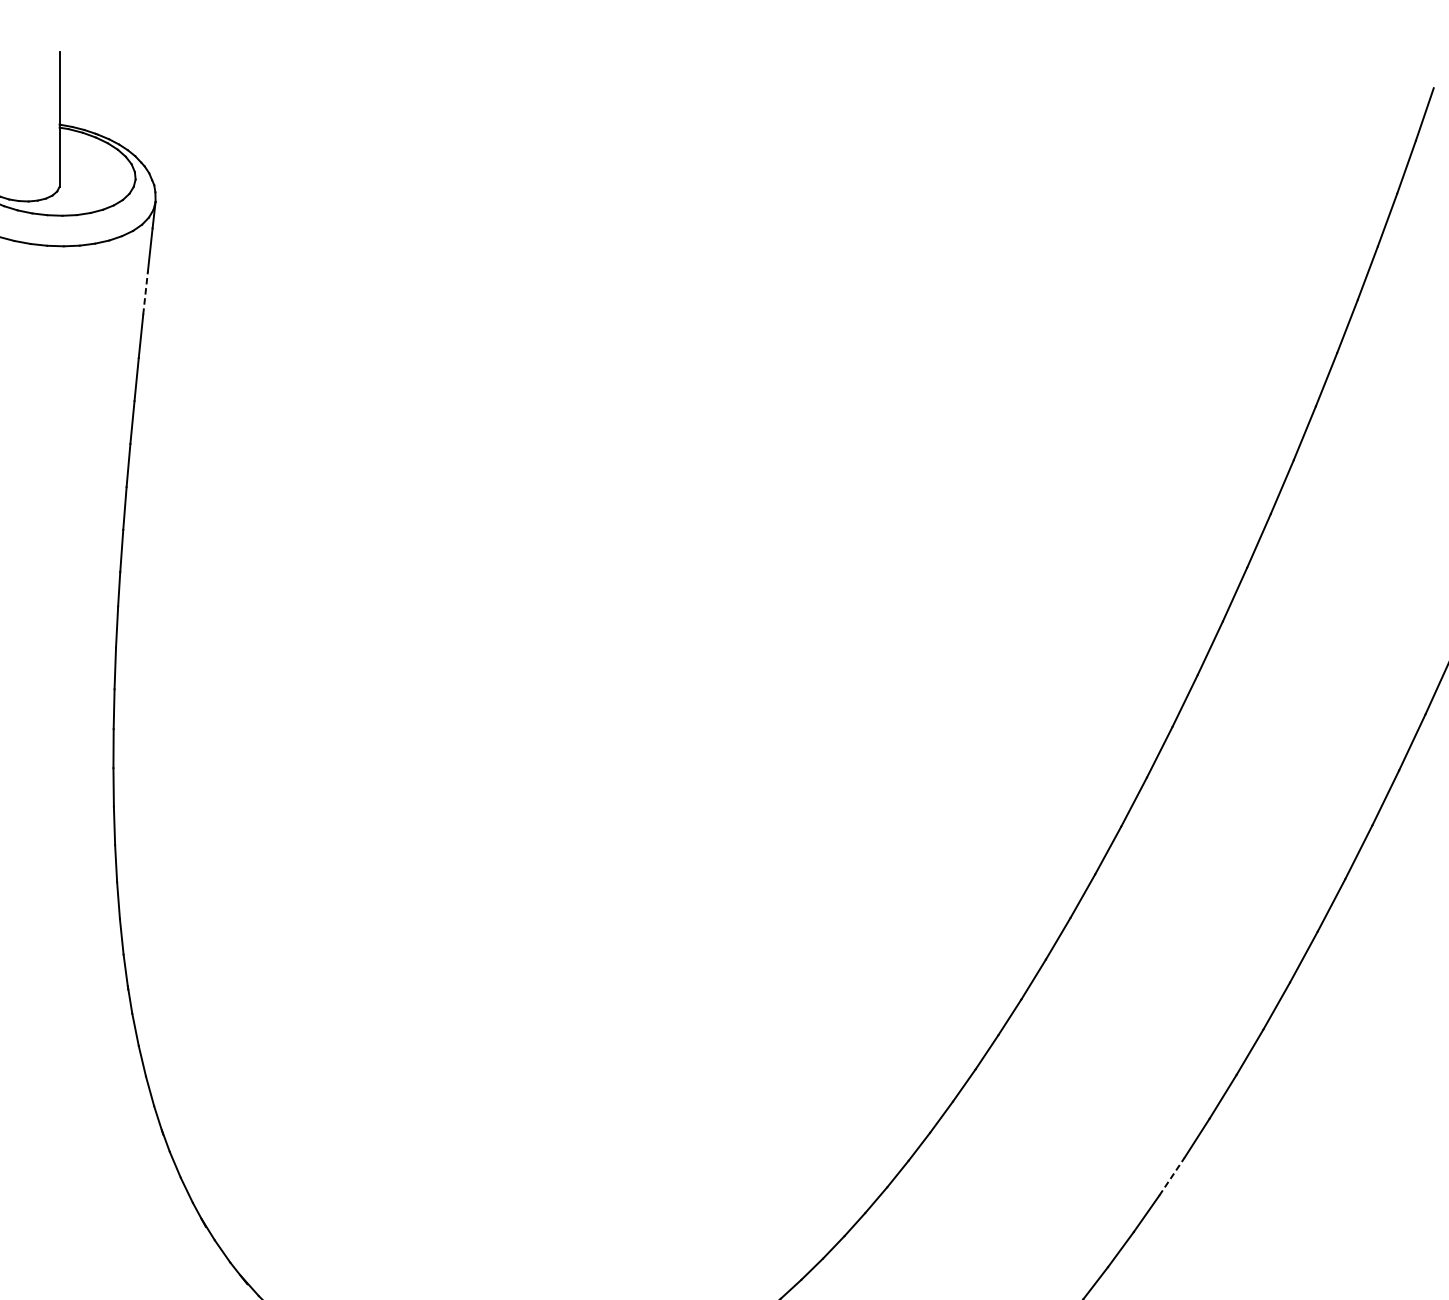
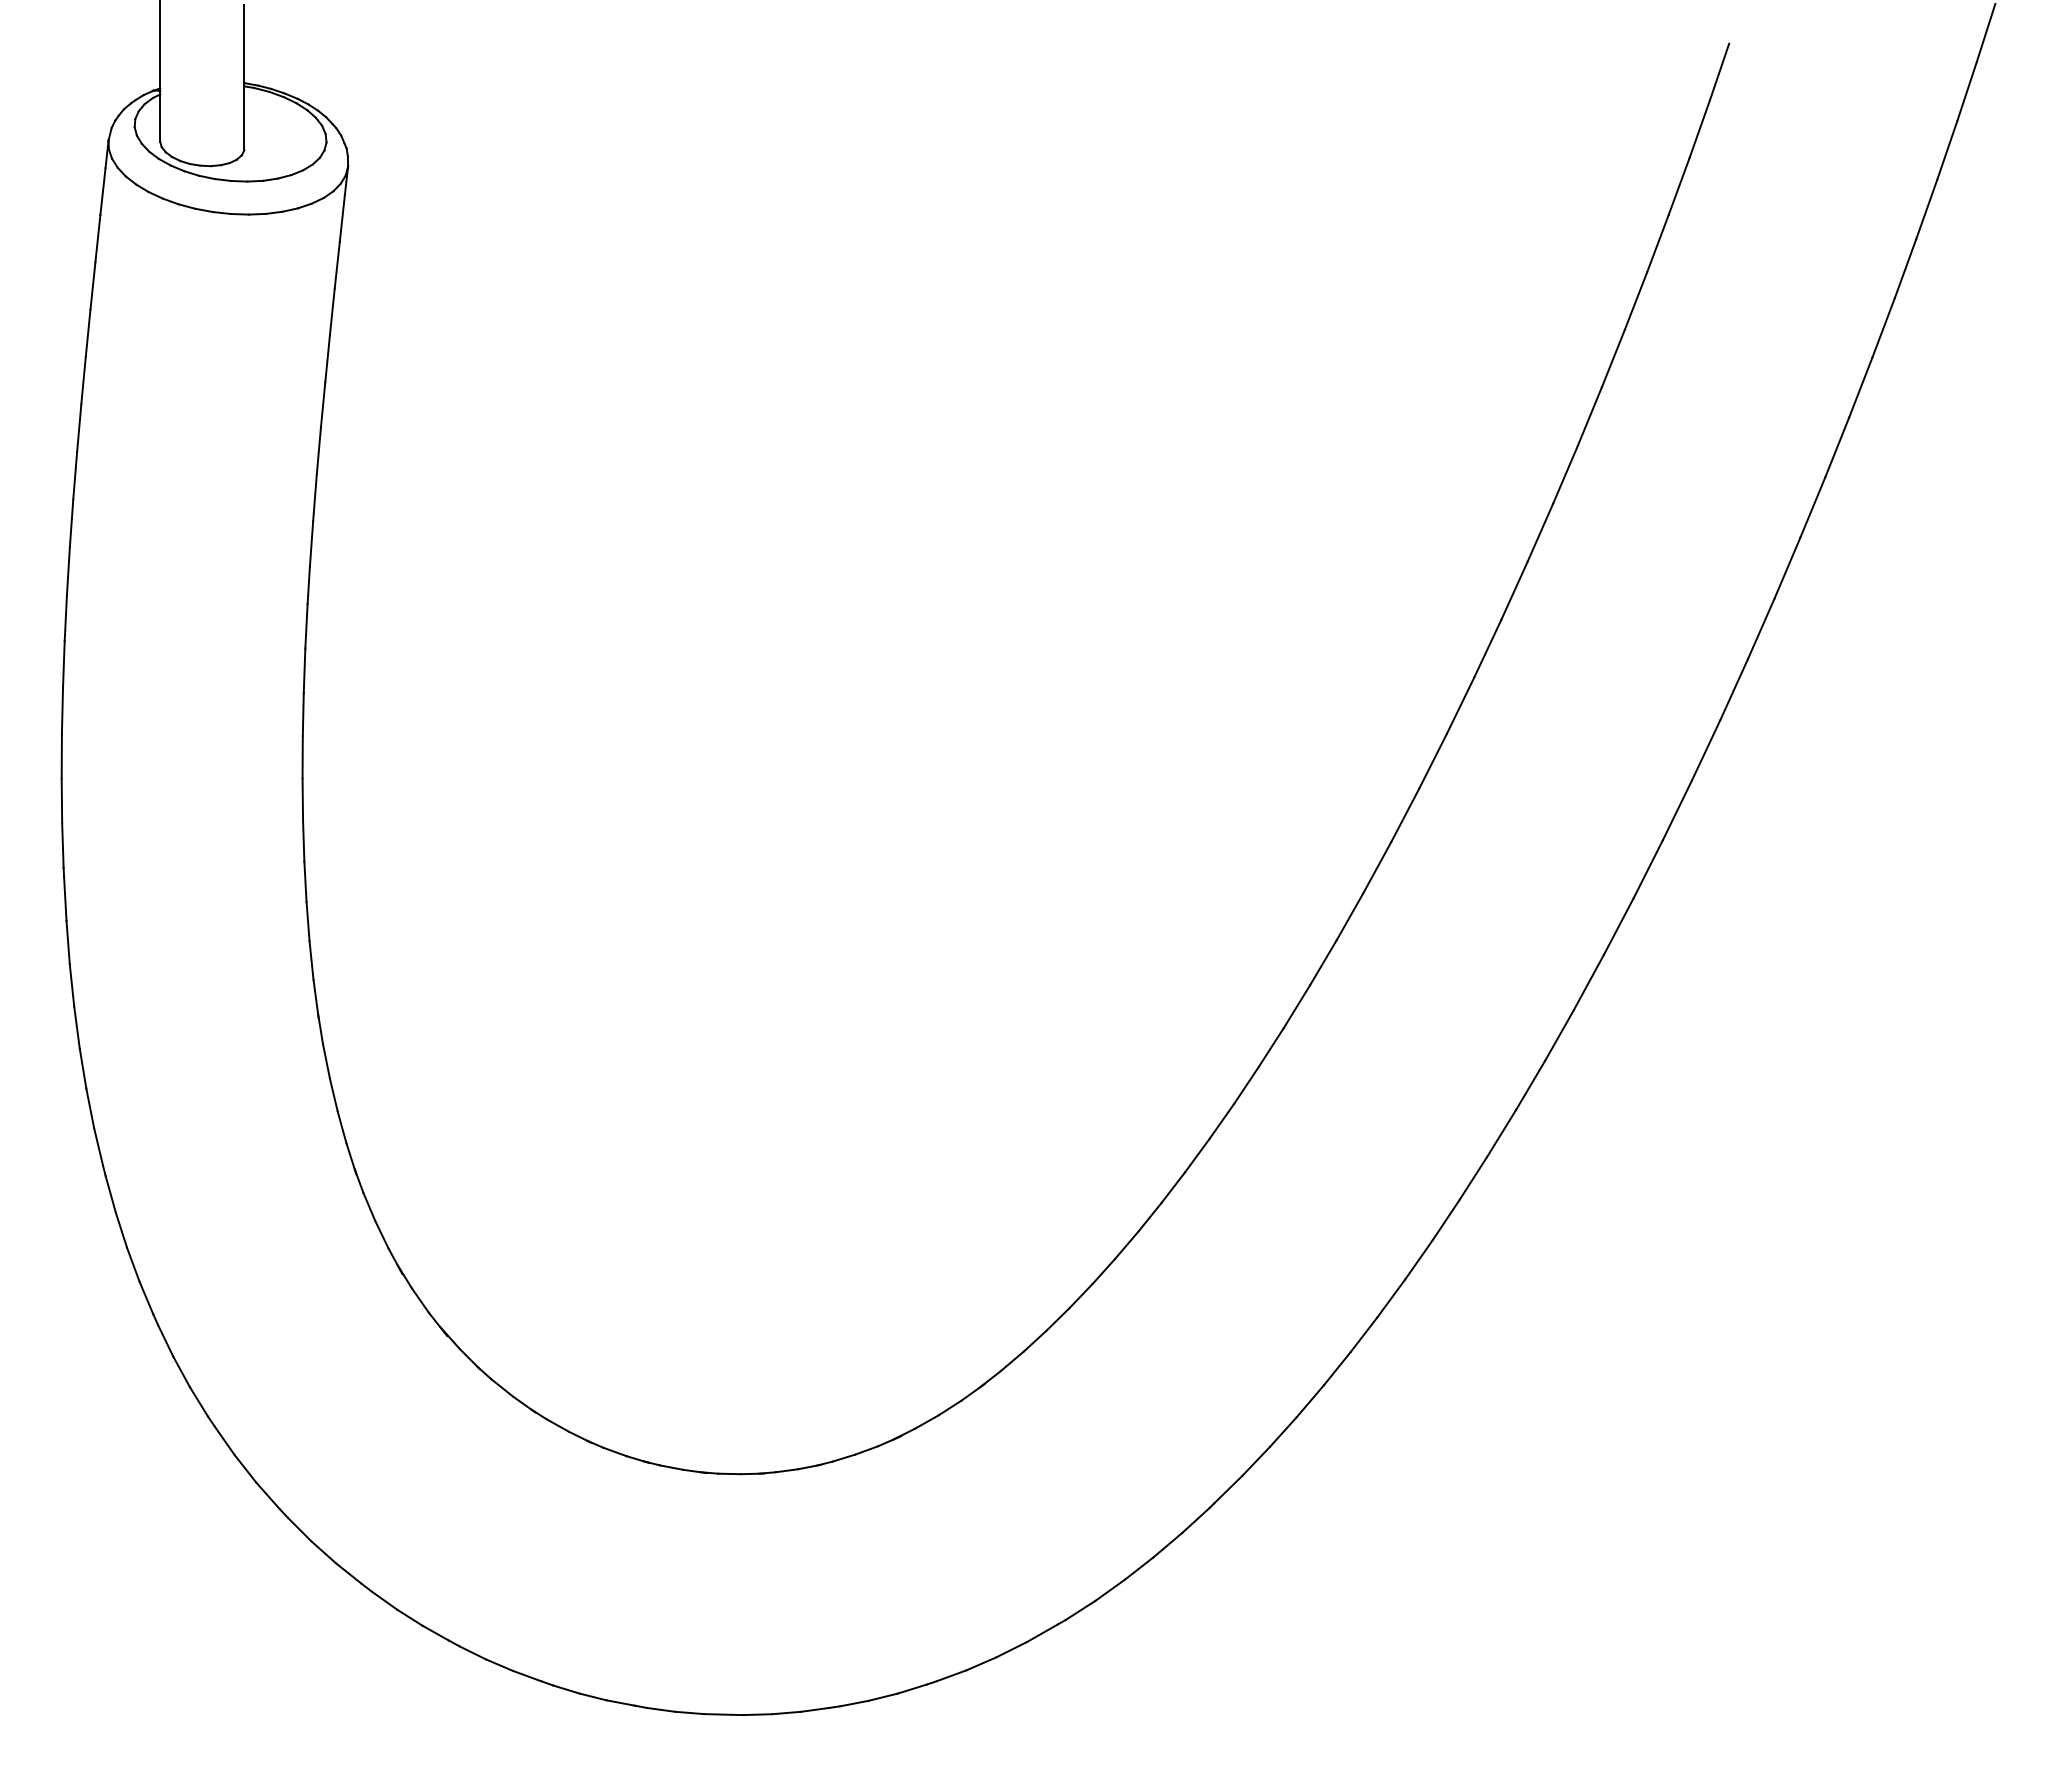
line: (145, 292) -> (337, 264), dashed -> solid
line: (1172, 1177) -> (1446, 1220), dashed -> solid

